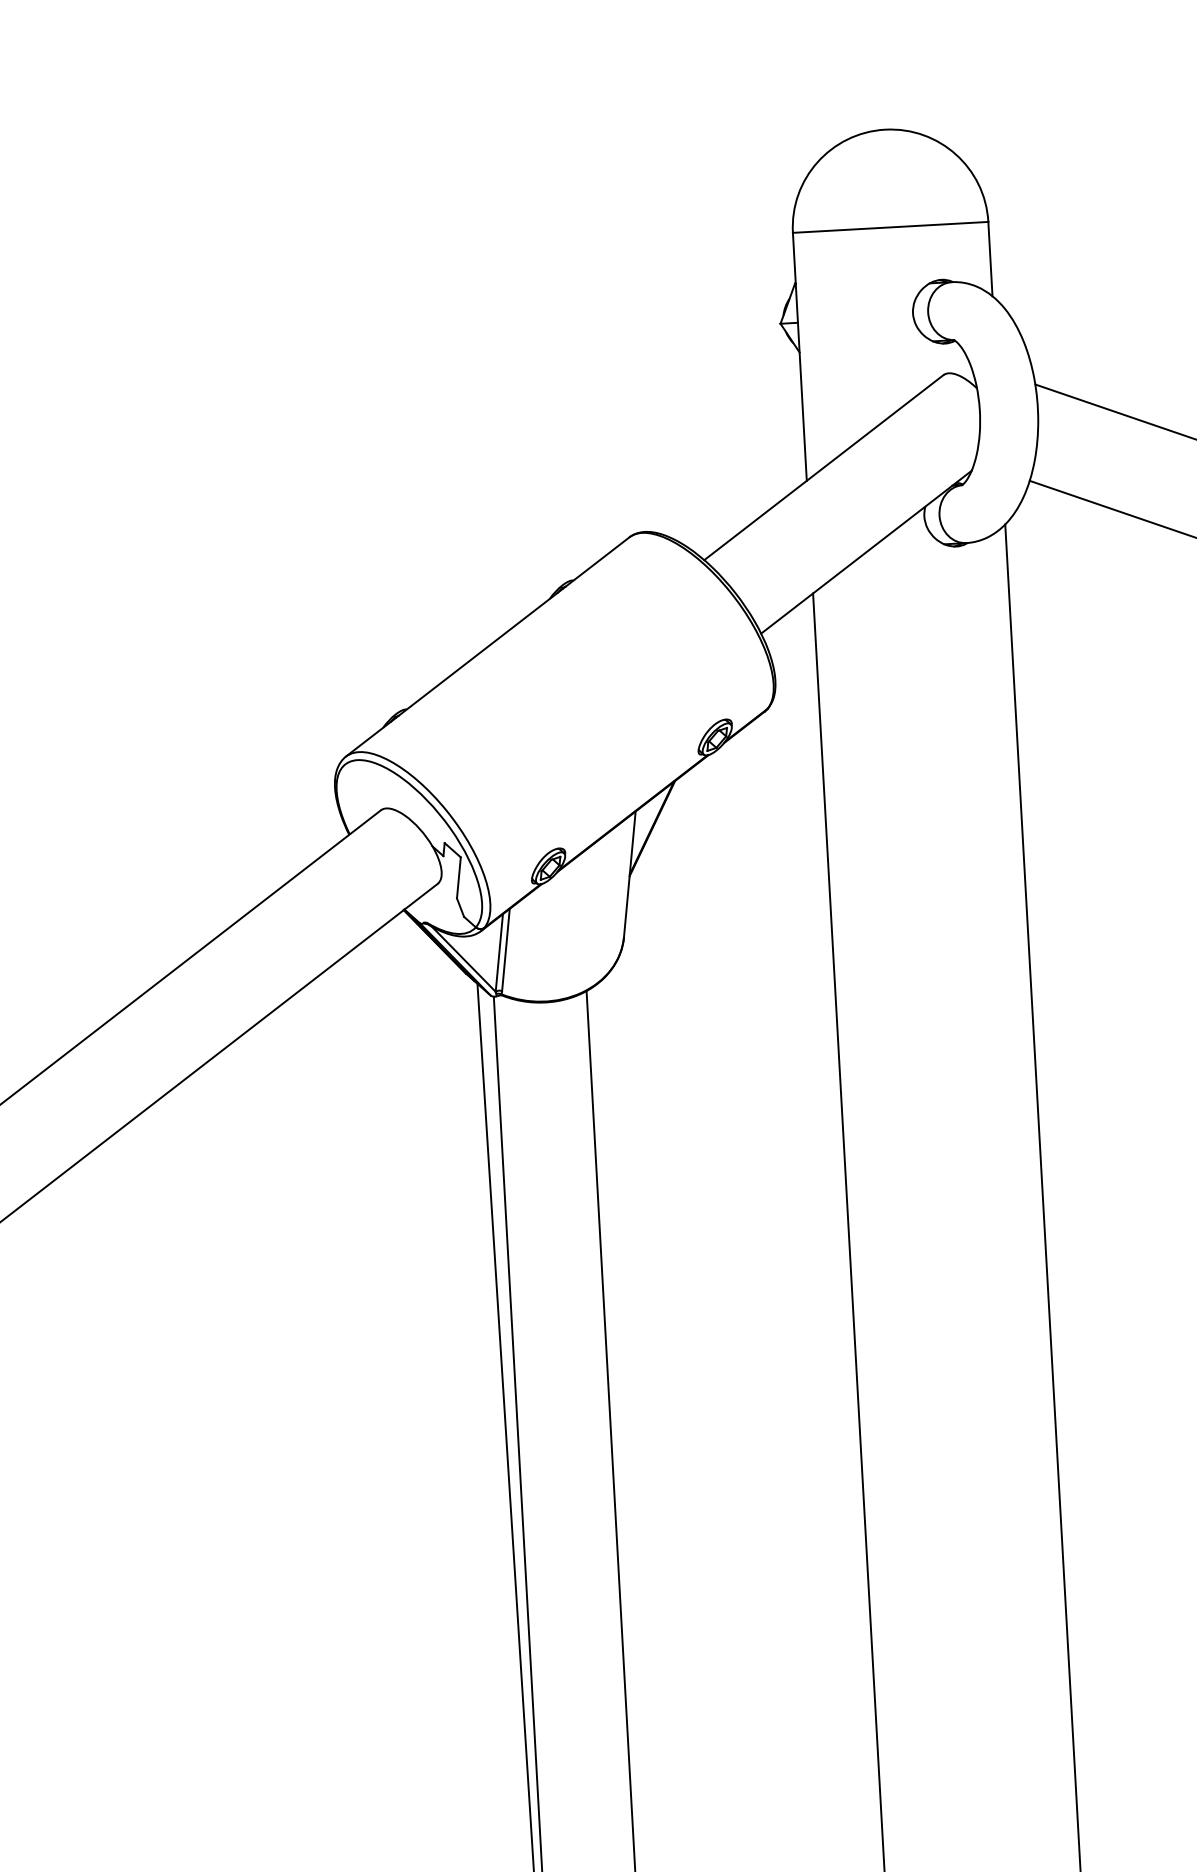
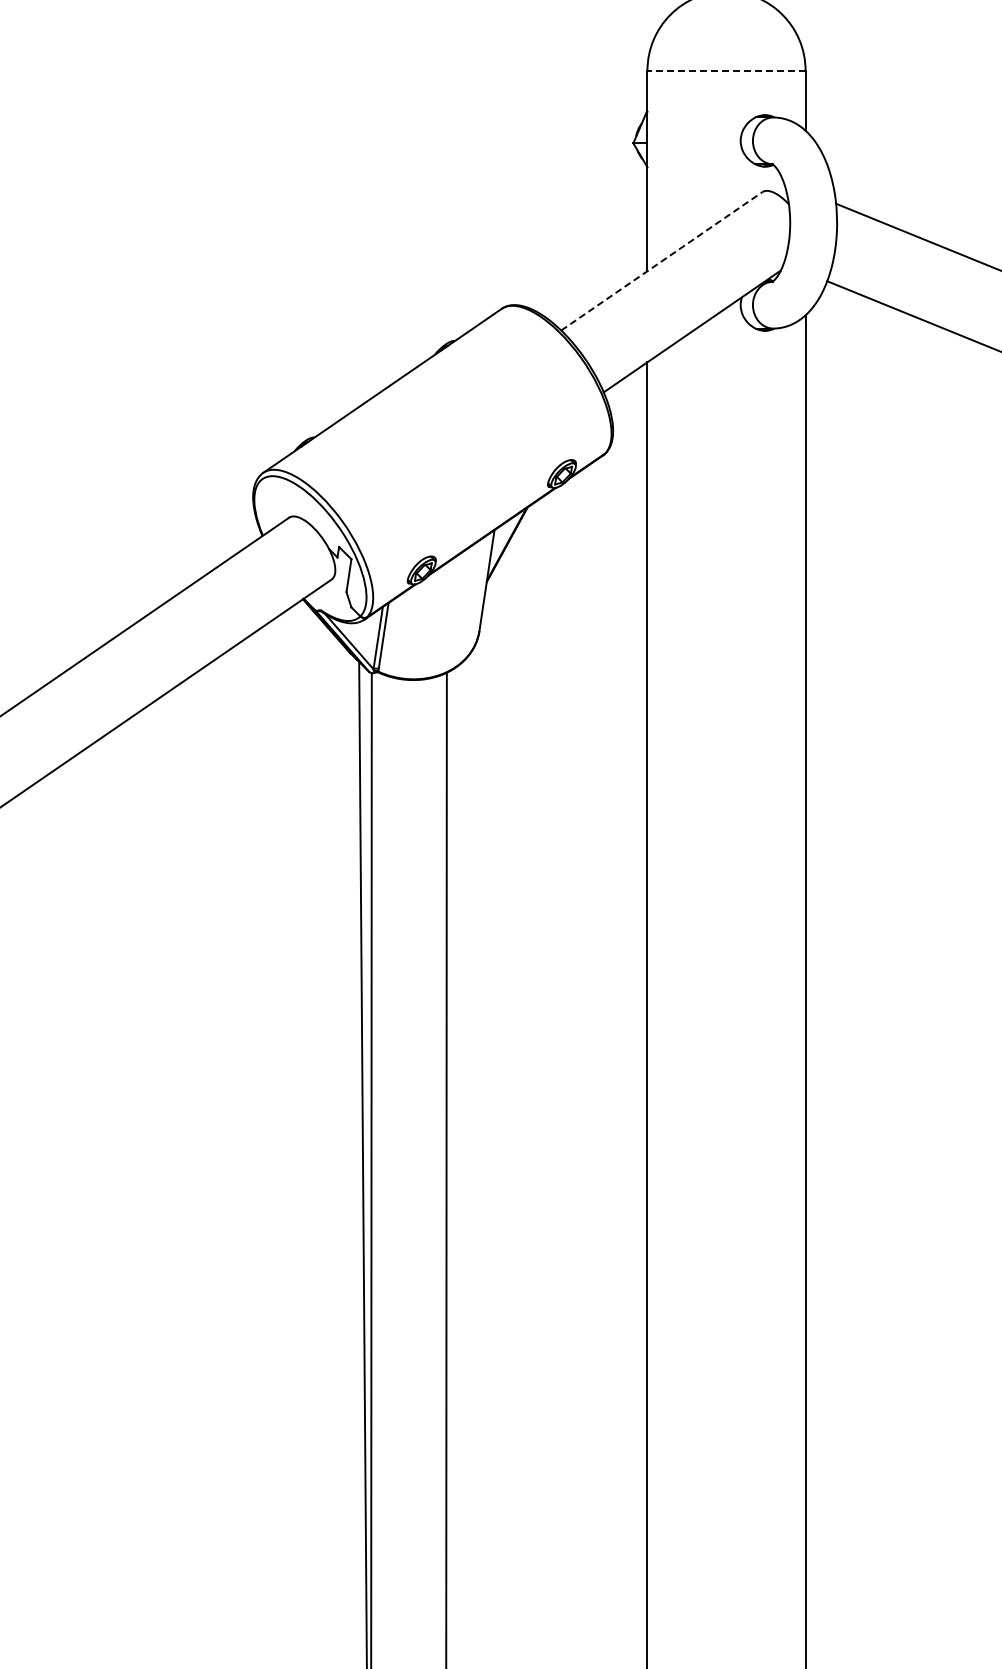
line: (890, 227) -> (726, 70), solid -> dashed
line: (824, 467) -> (662, 261), solid -> dashed

